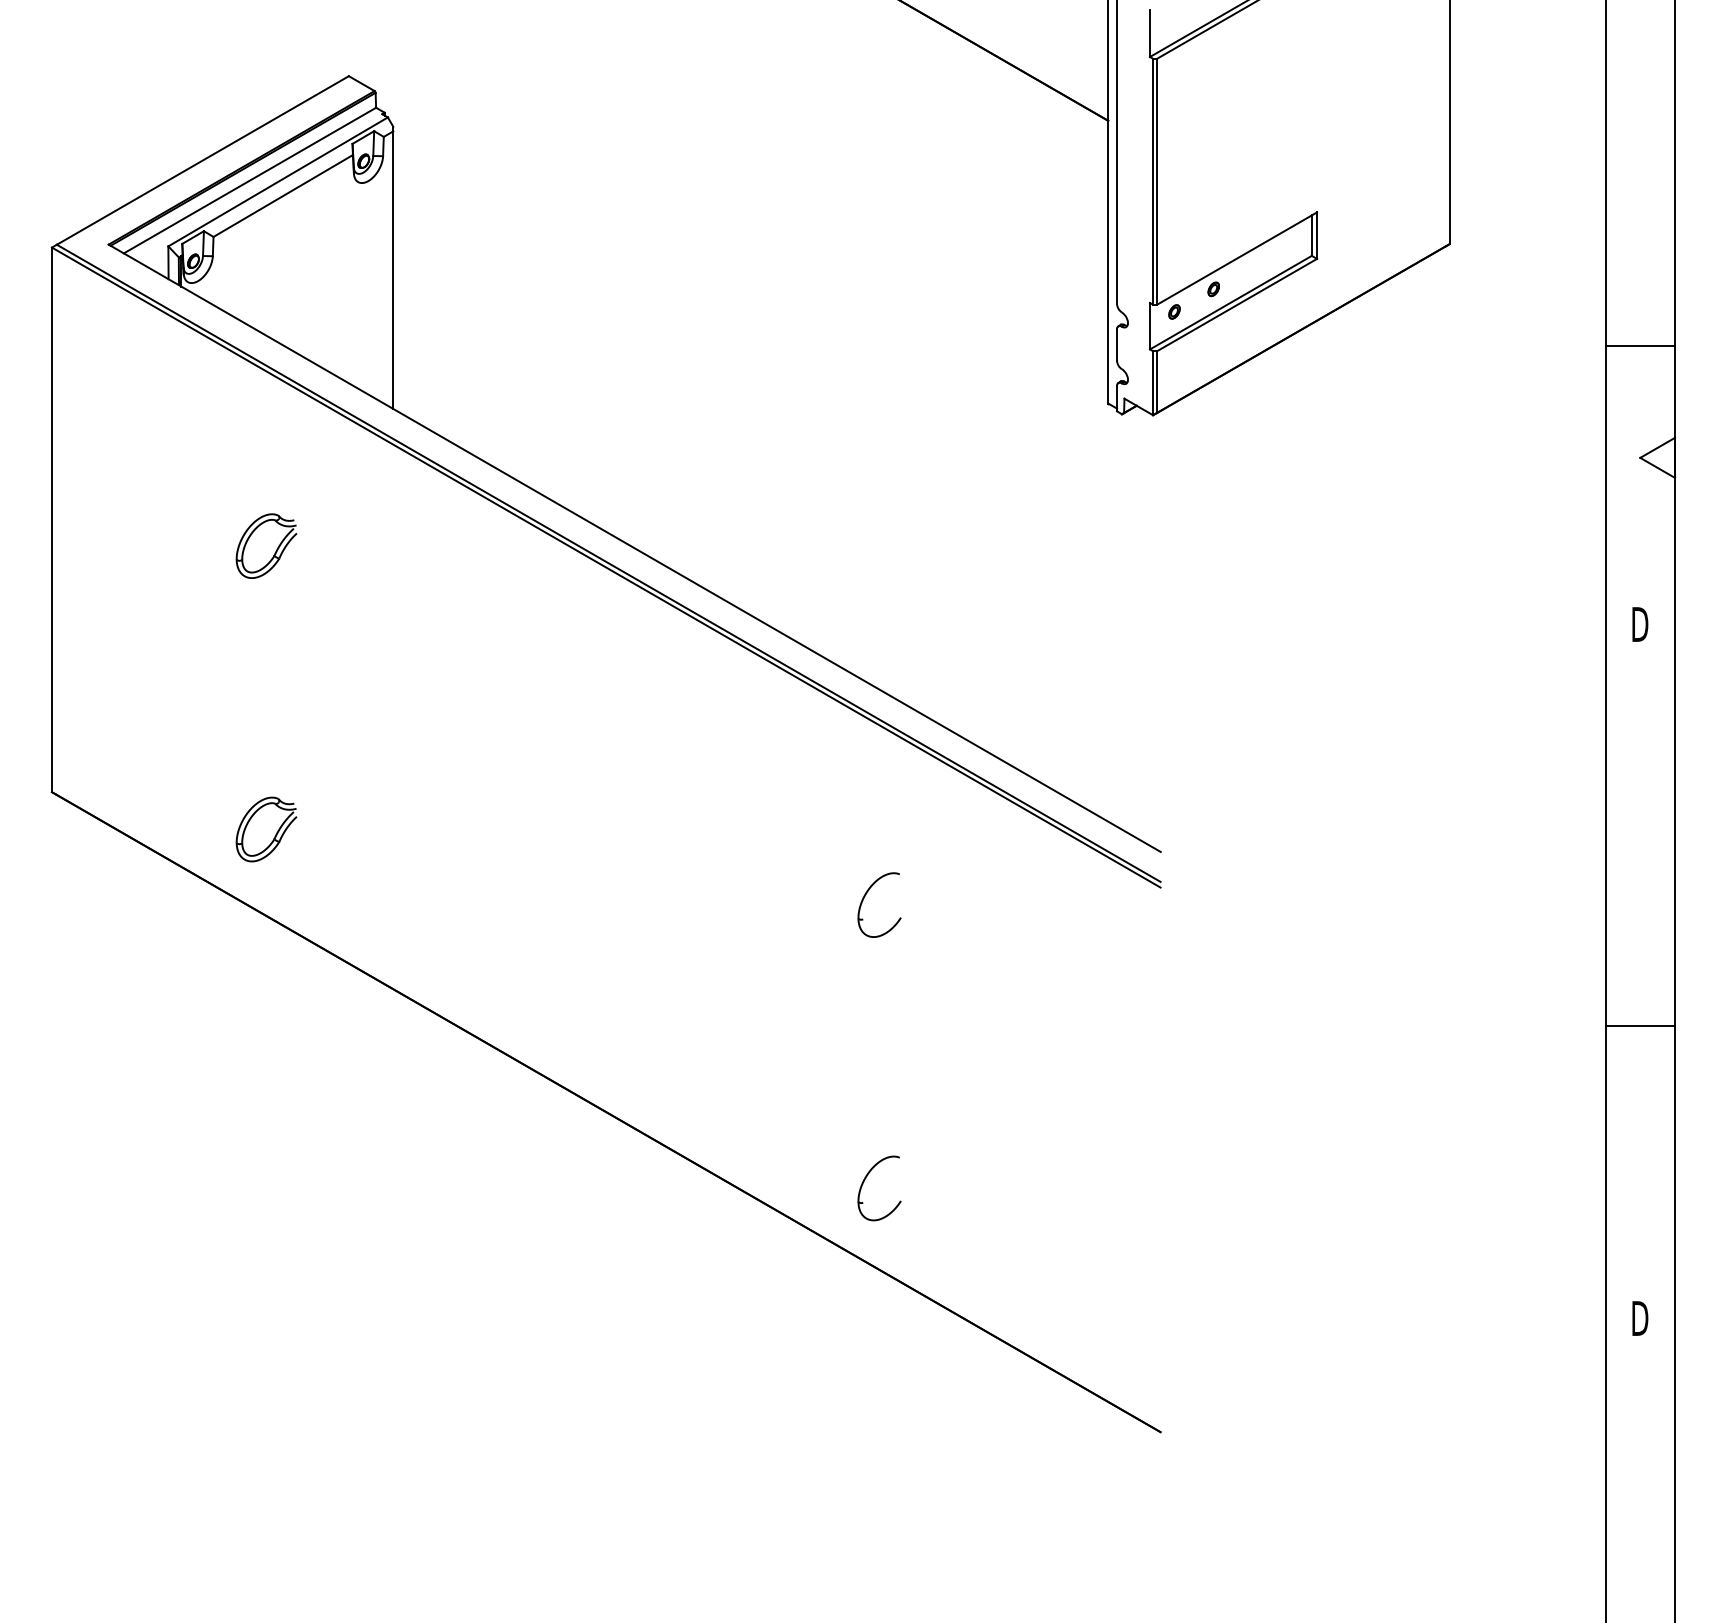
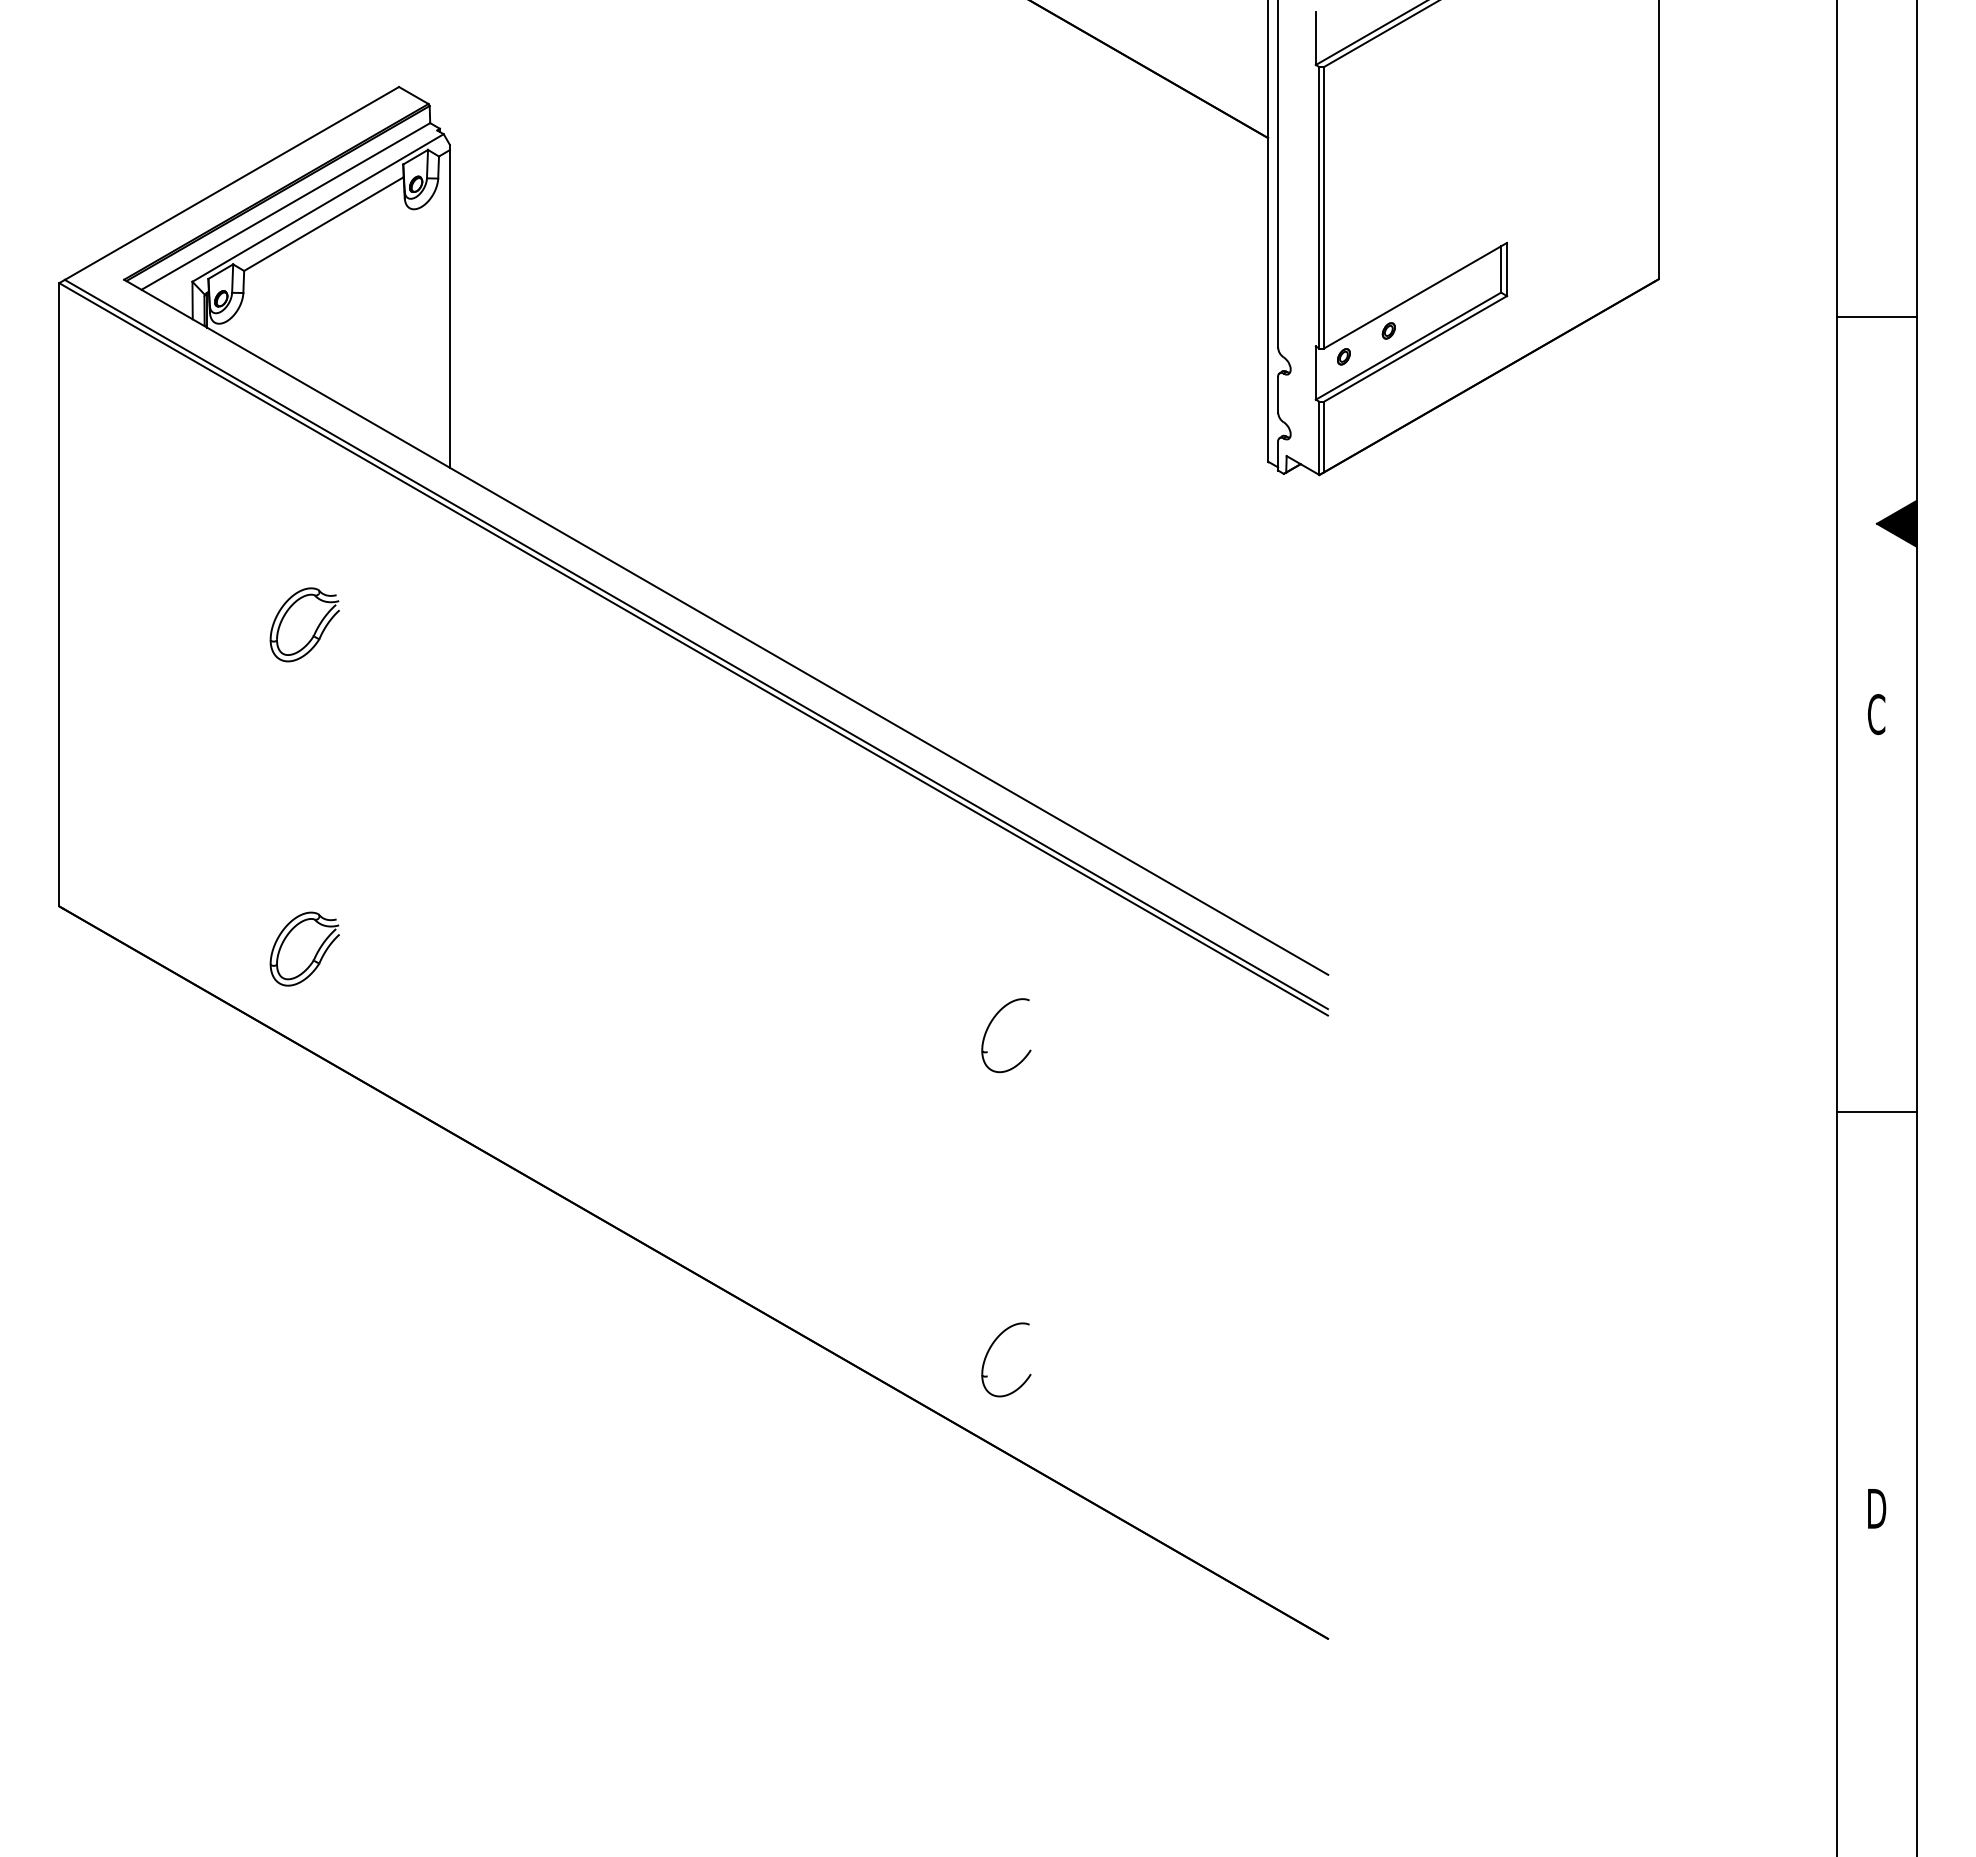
line: (1639, 345) -> (1876, 317), moved
fill: (1657, 457) -> (1896, 523), added
text: (1639, 624) -> (1876, 714), D -> C
line: (1639, 1025) -> (1876, 1111), moved

